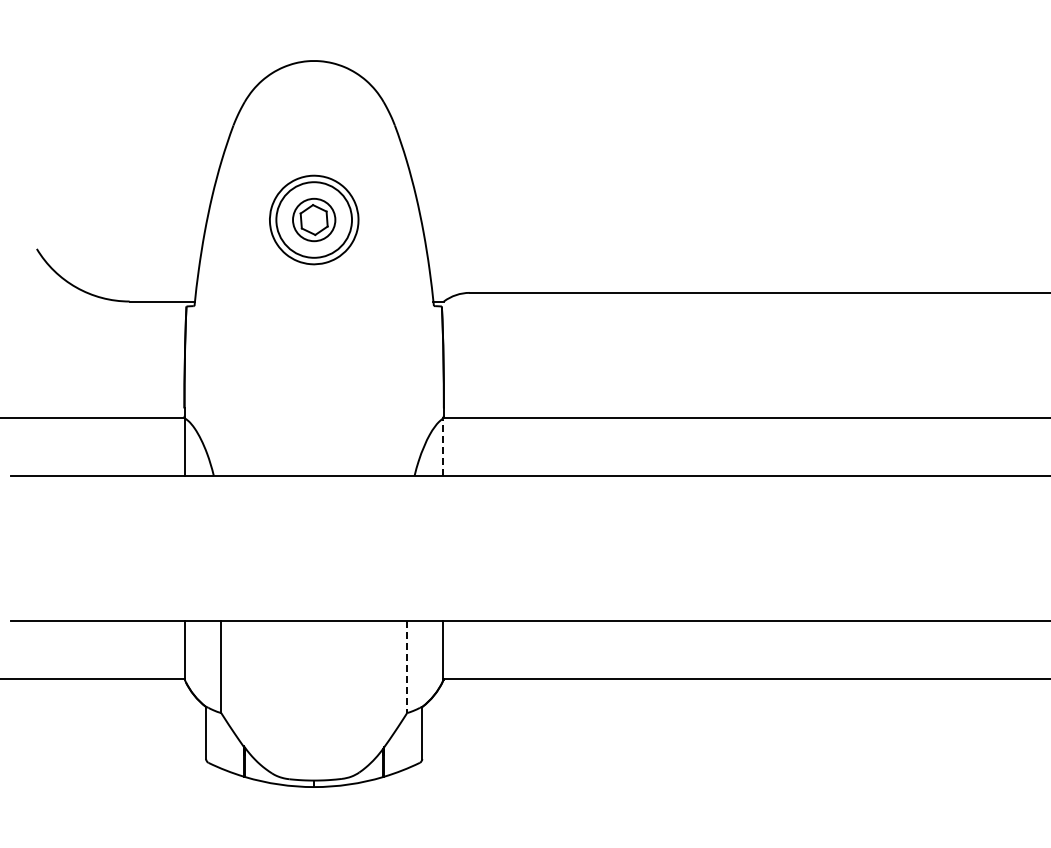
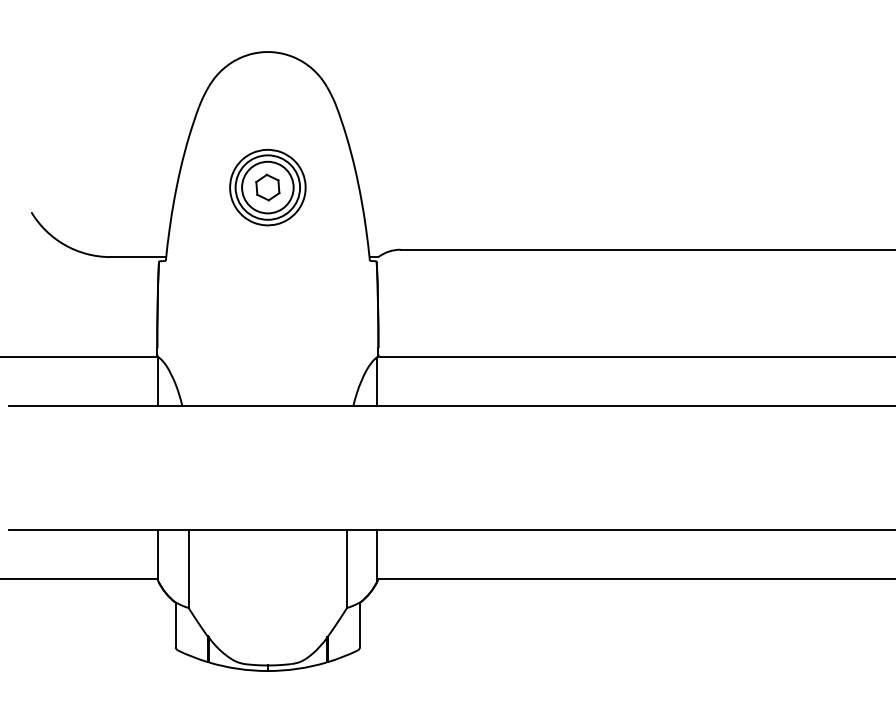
circle: (313, 219) -> (267, 187), size x1.43
line: (442, 447) -> (377, 381), dashed -> solid
line: (407, 667) -> (347, 569), dashed -> solid

